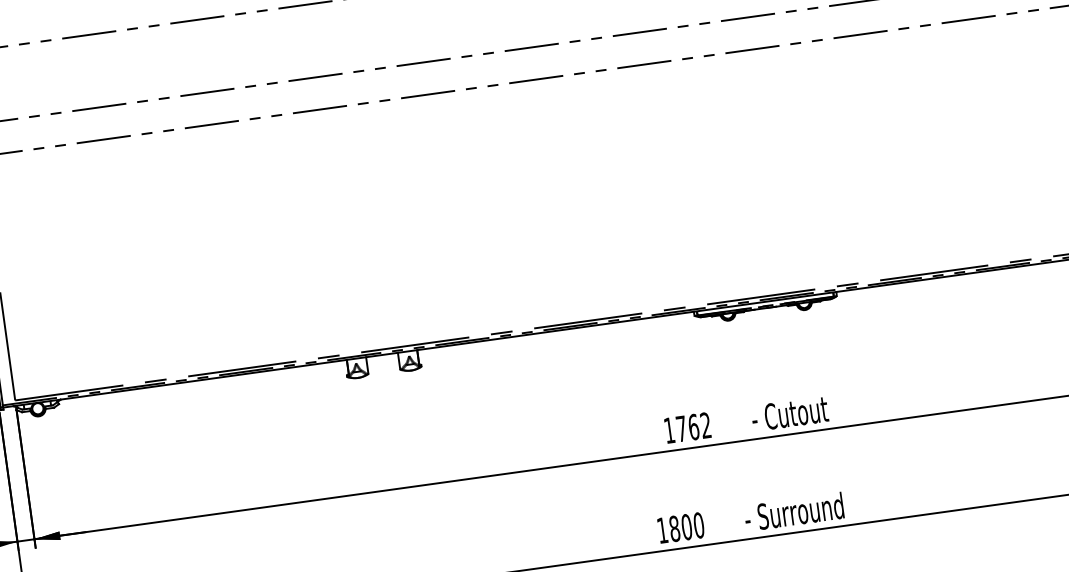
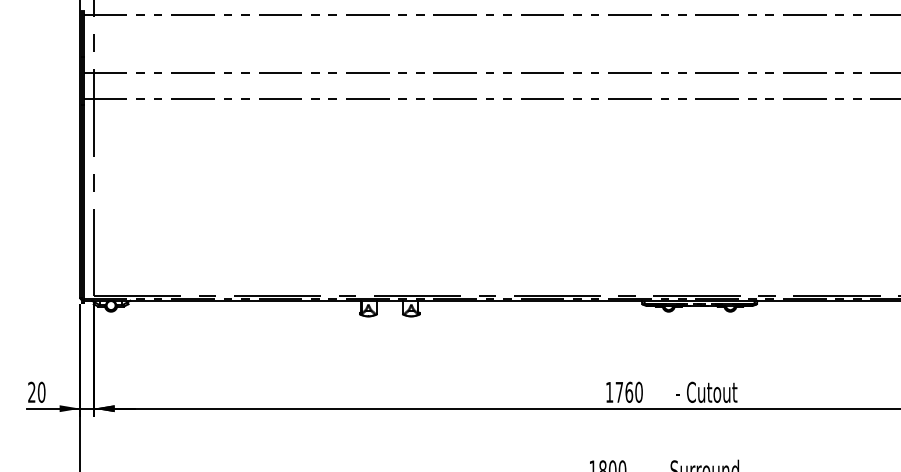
text: (705, 424) -> (638, 391), 1762 -> 1760

